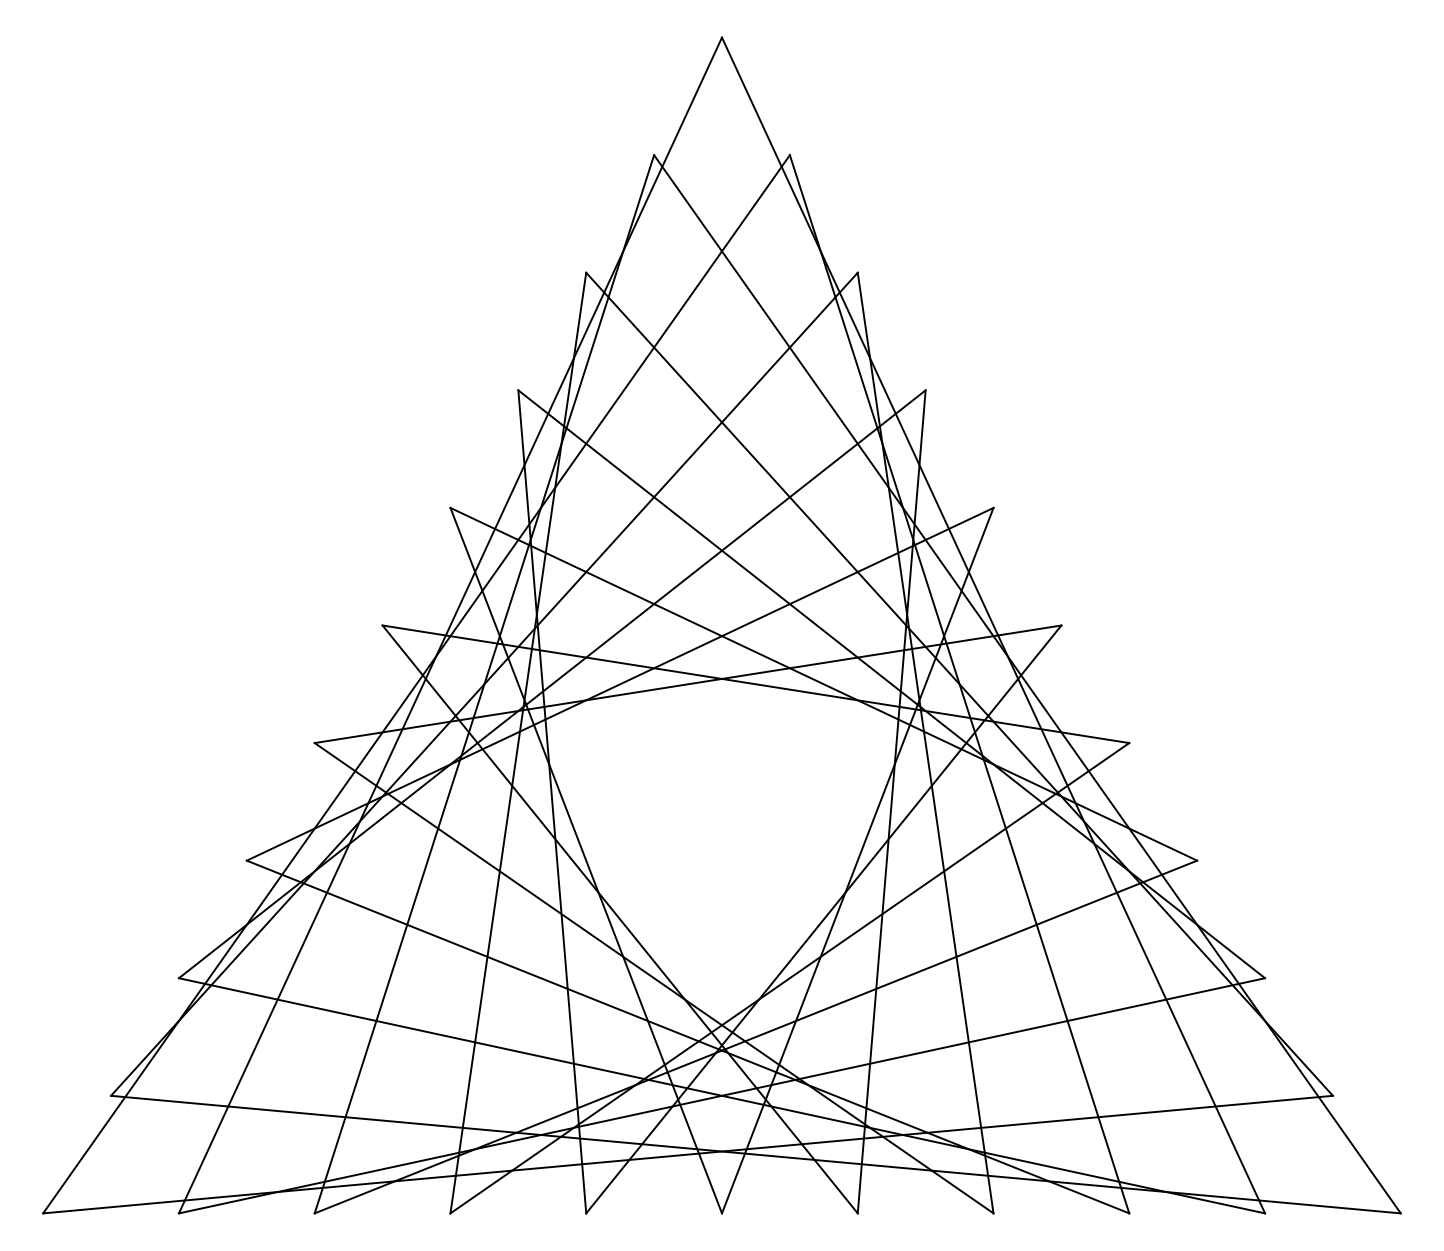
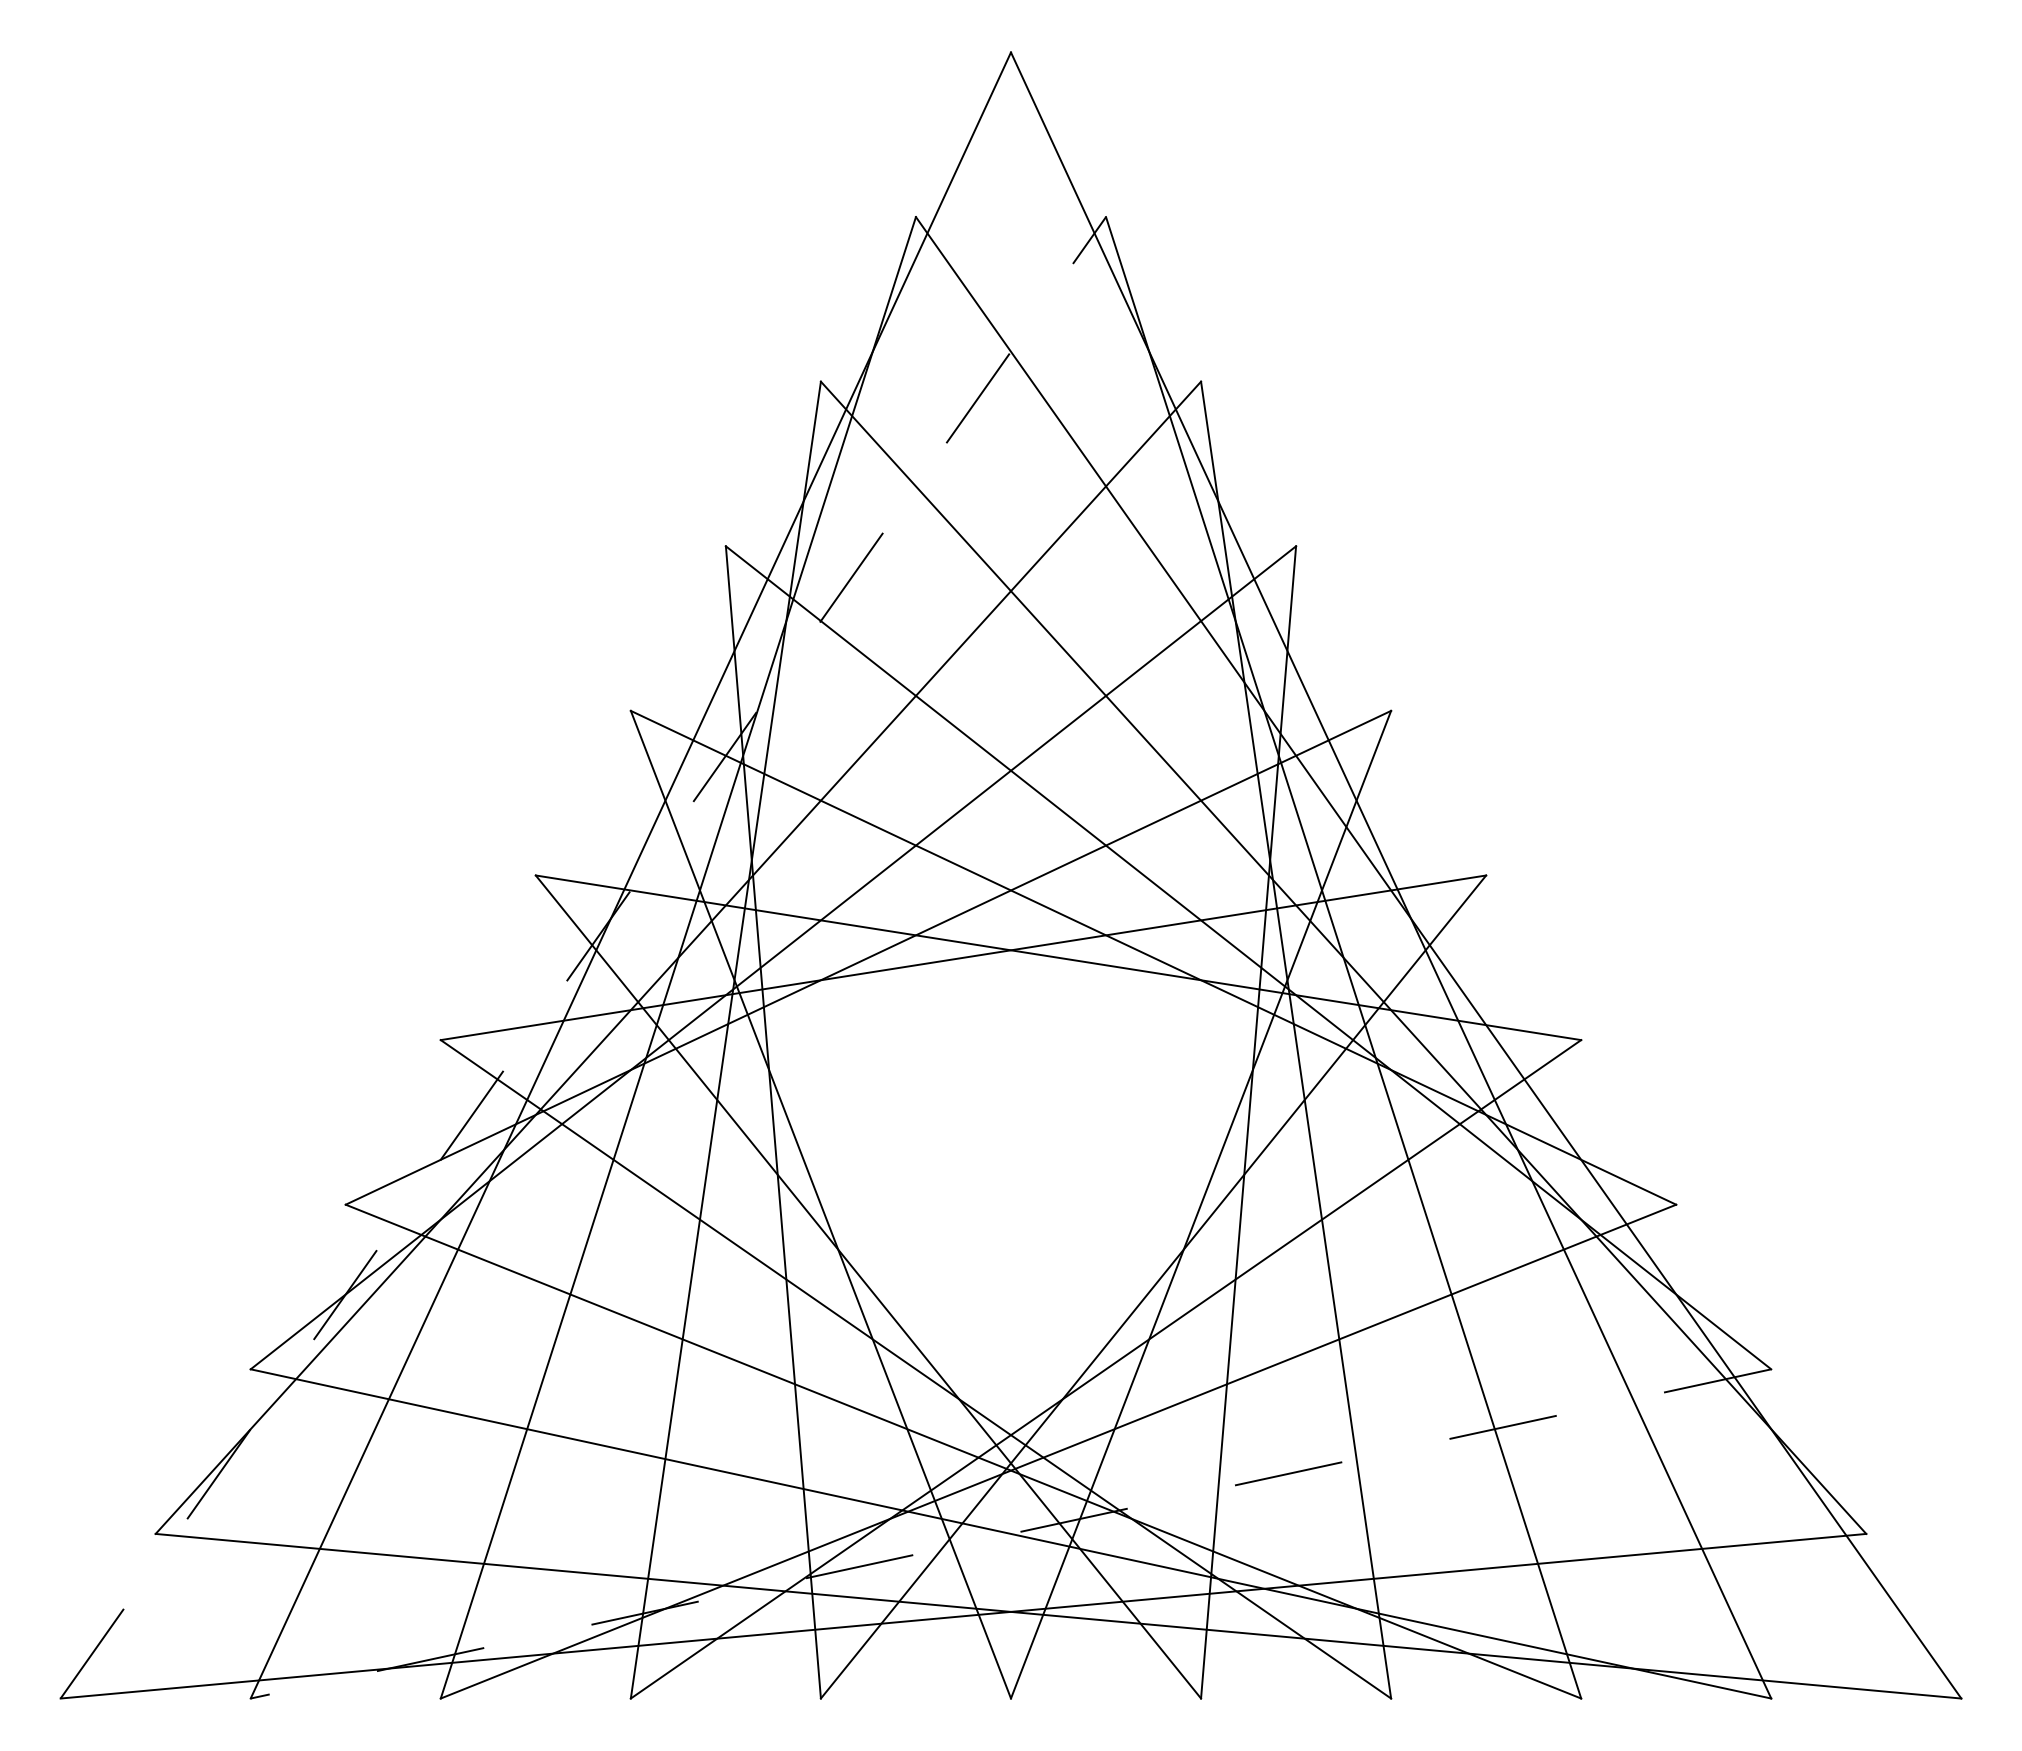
line: (416, 684) -> (583, 957), solid -> dashed
line: (722, 1095) -> (1011, 1533), solid -> dashed

